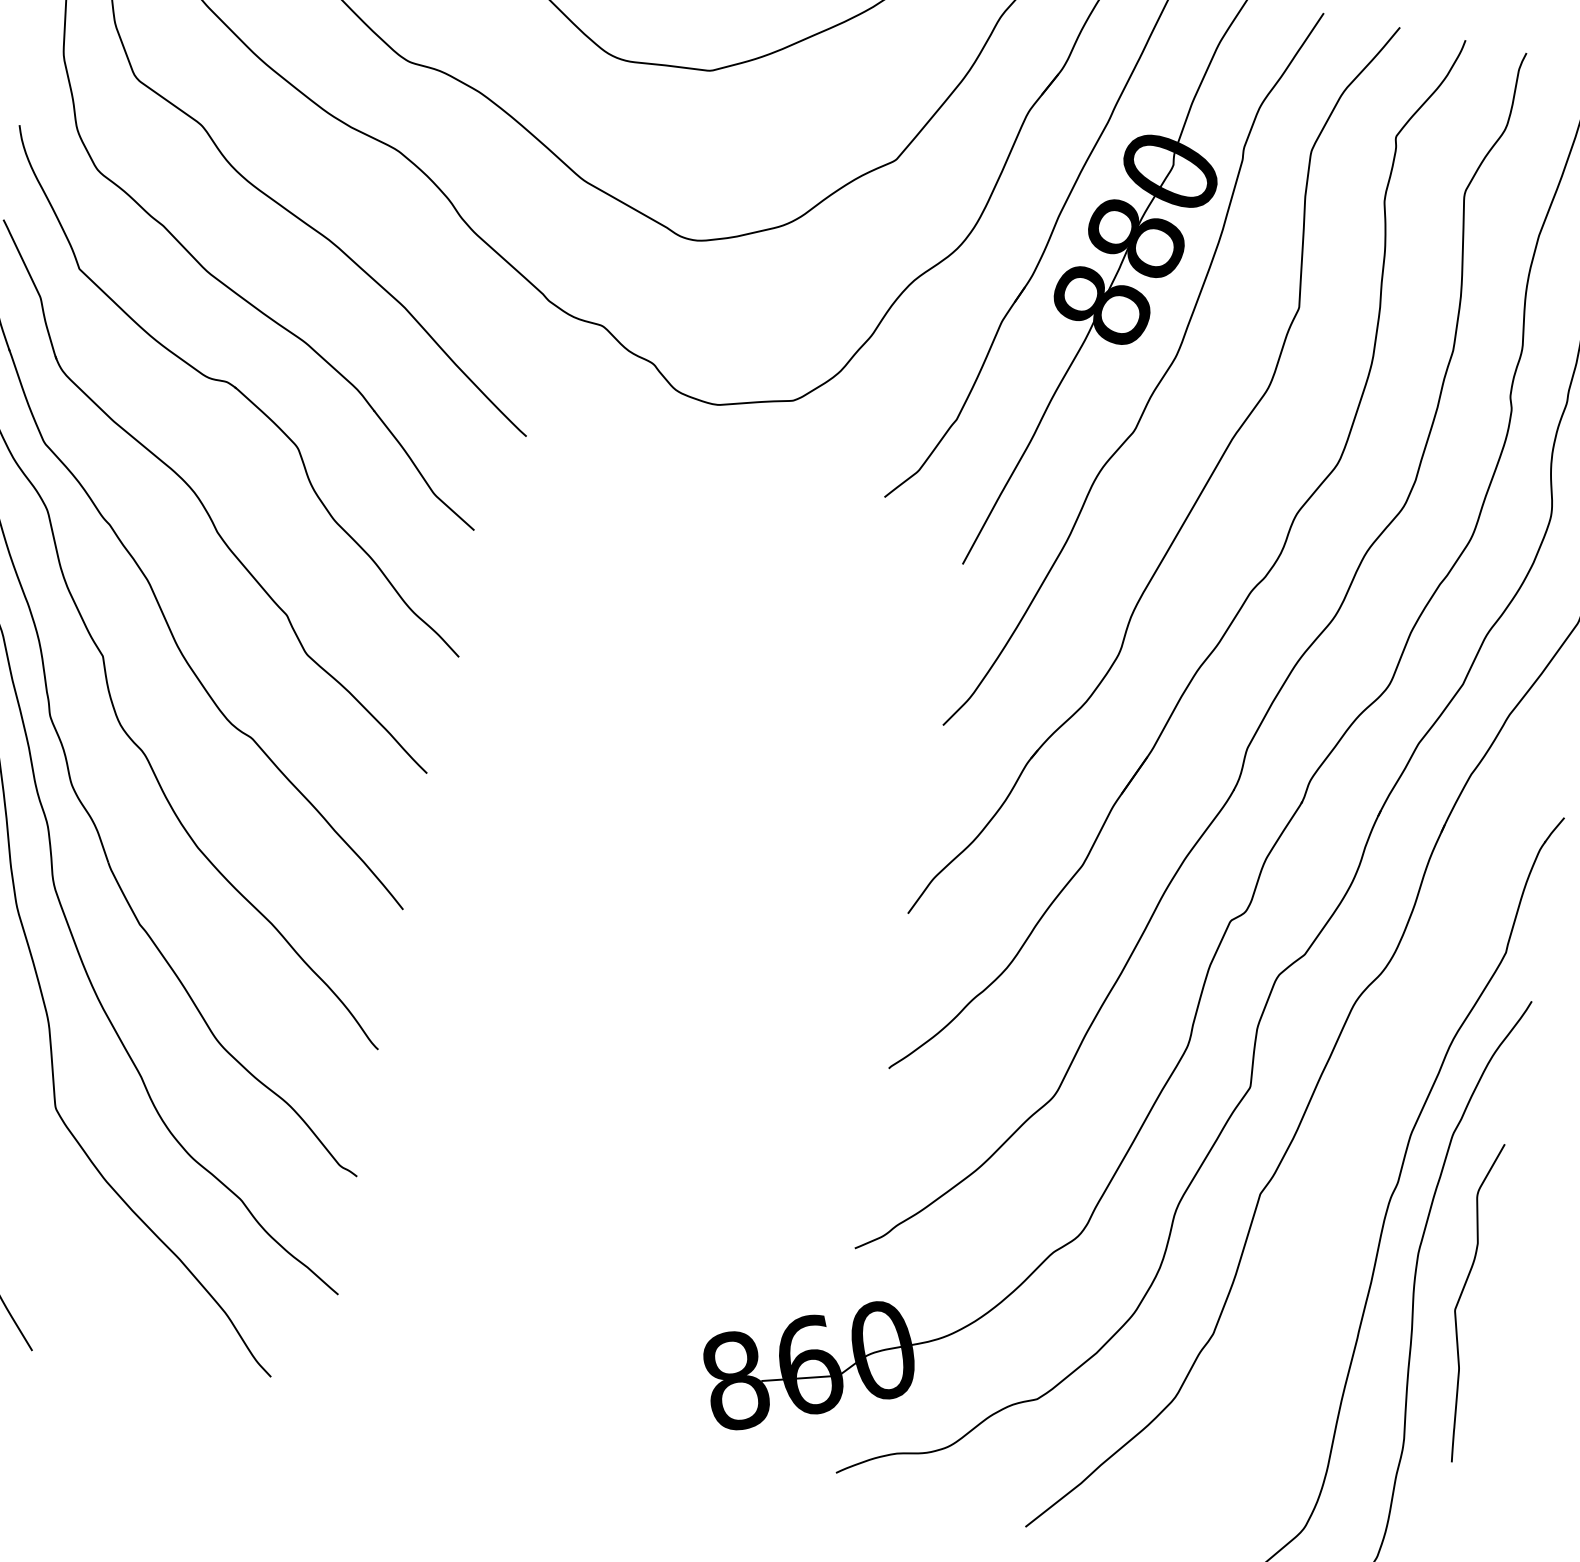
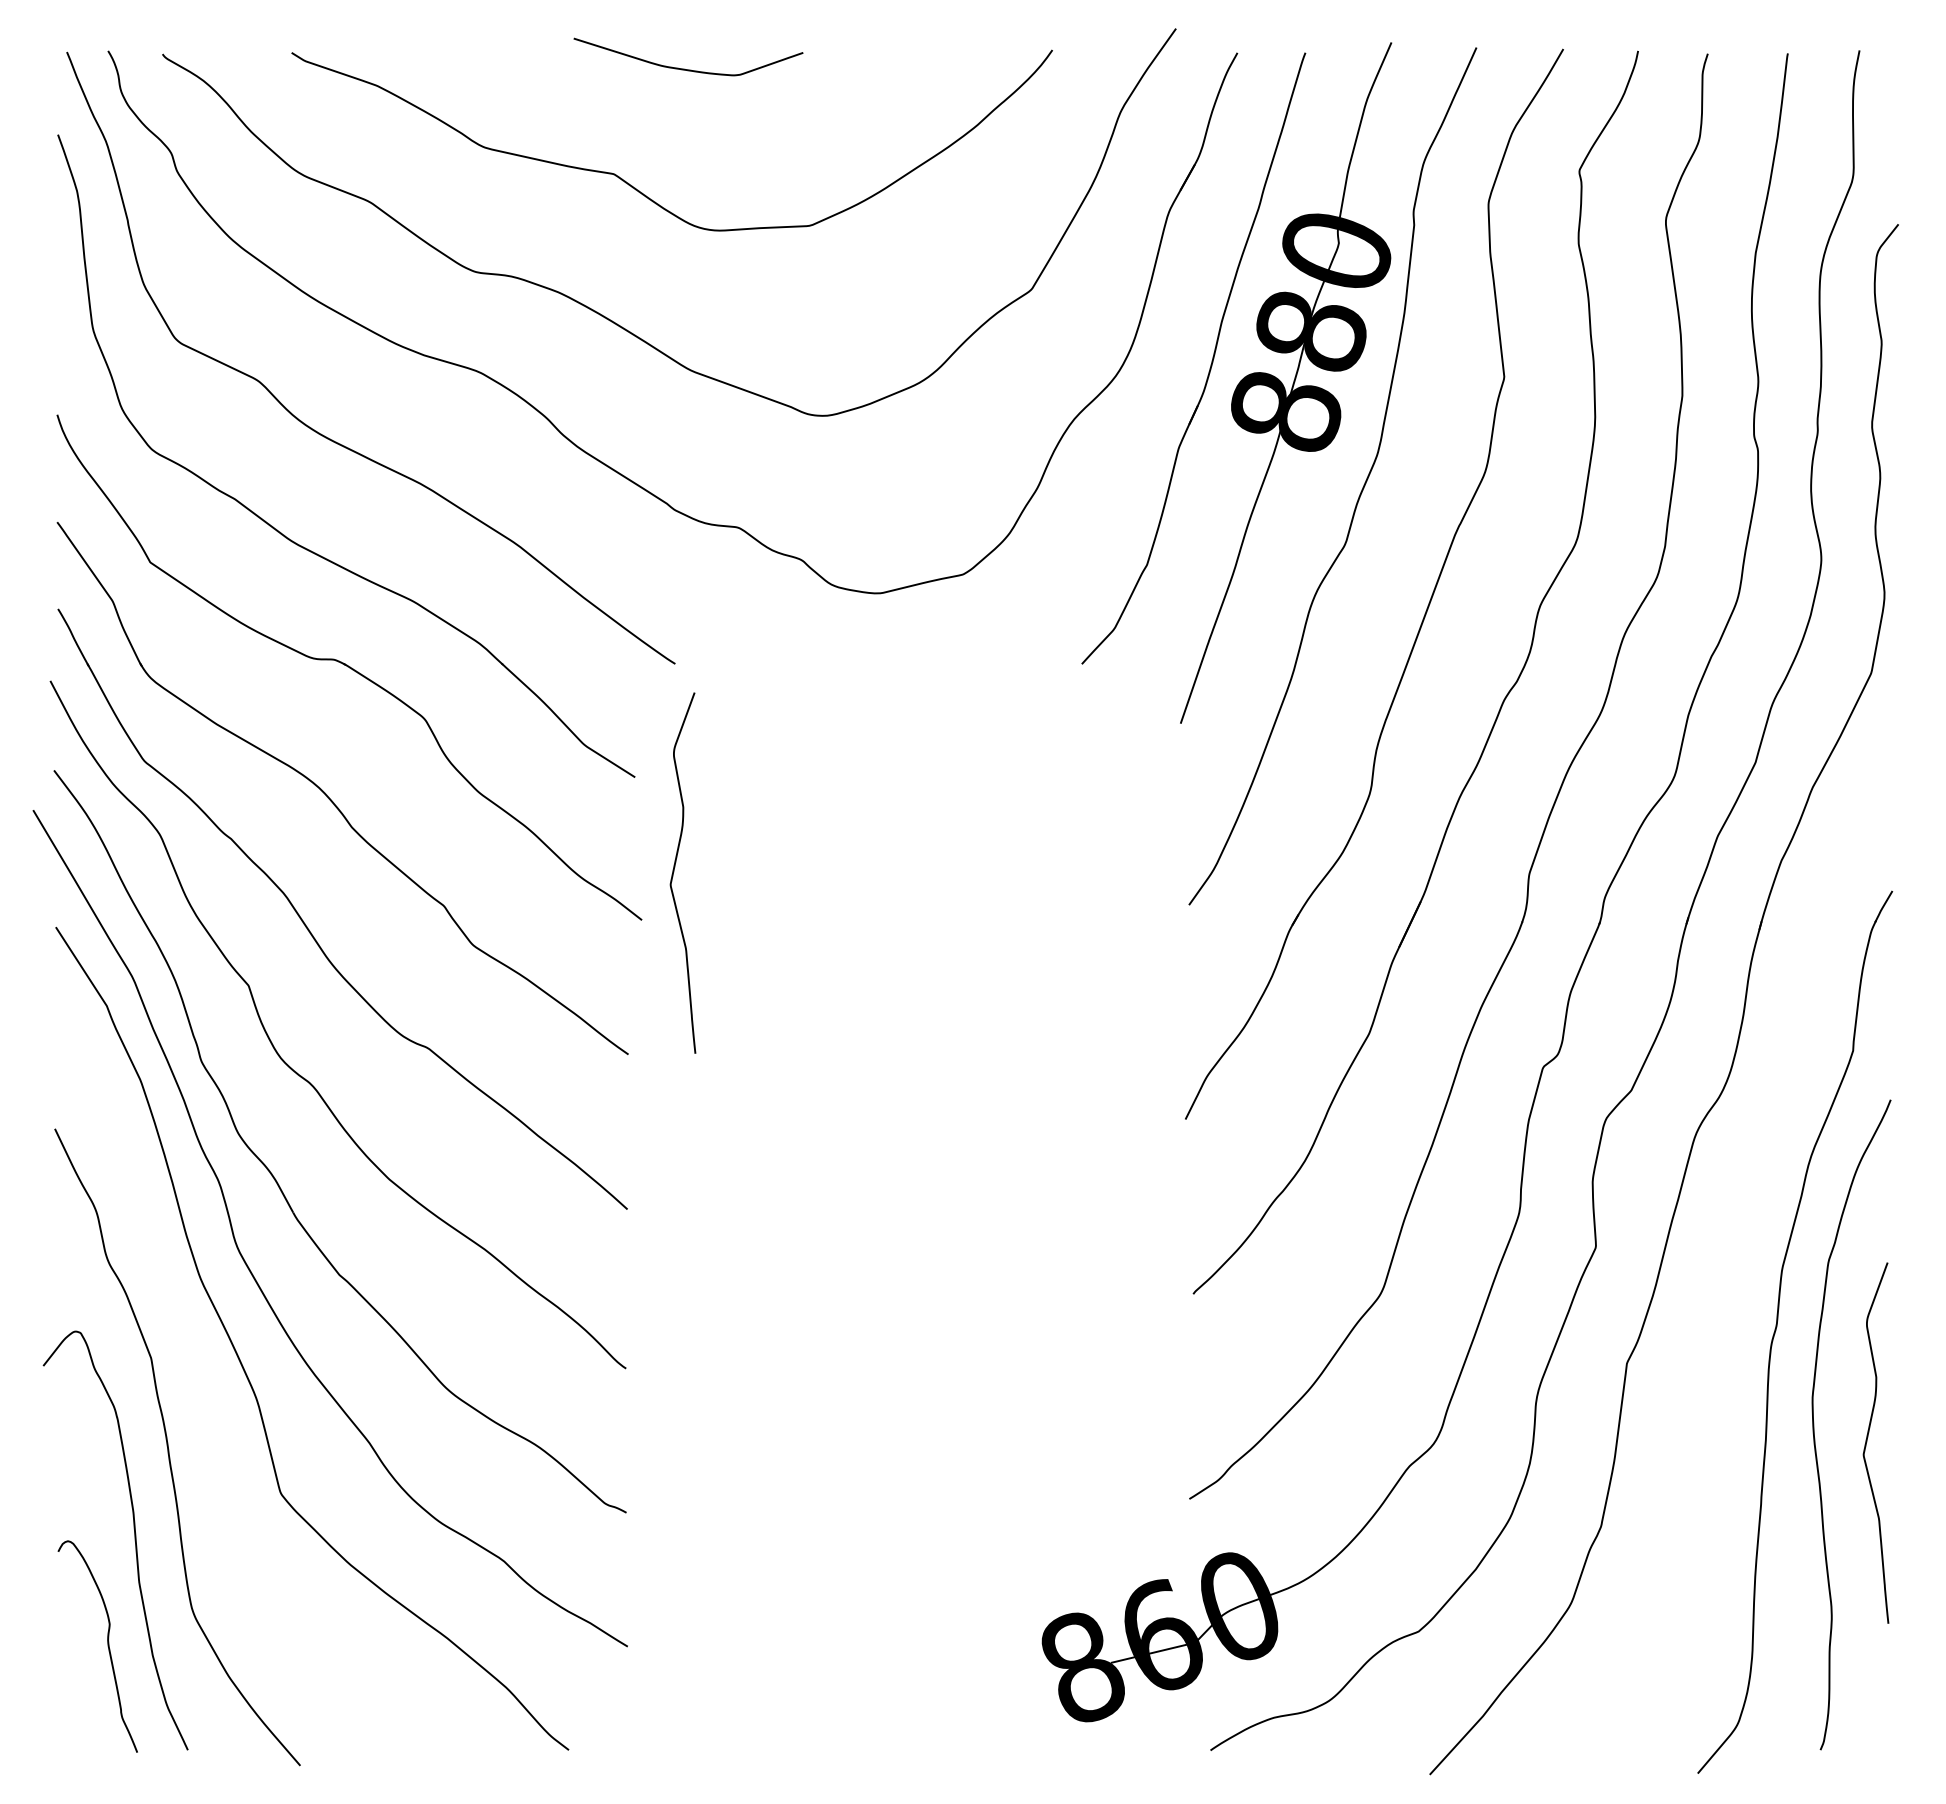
curve: (494, 620) -> (674, 872), added

